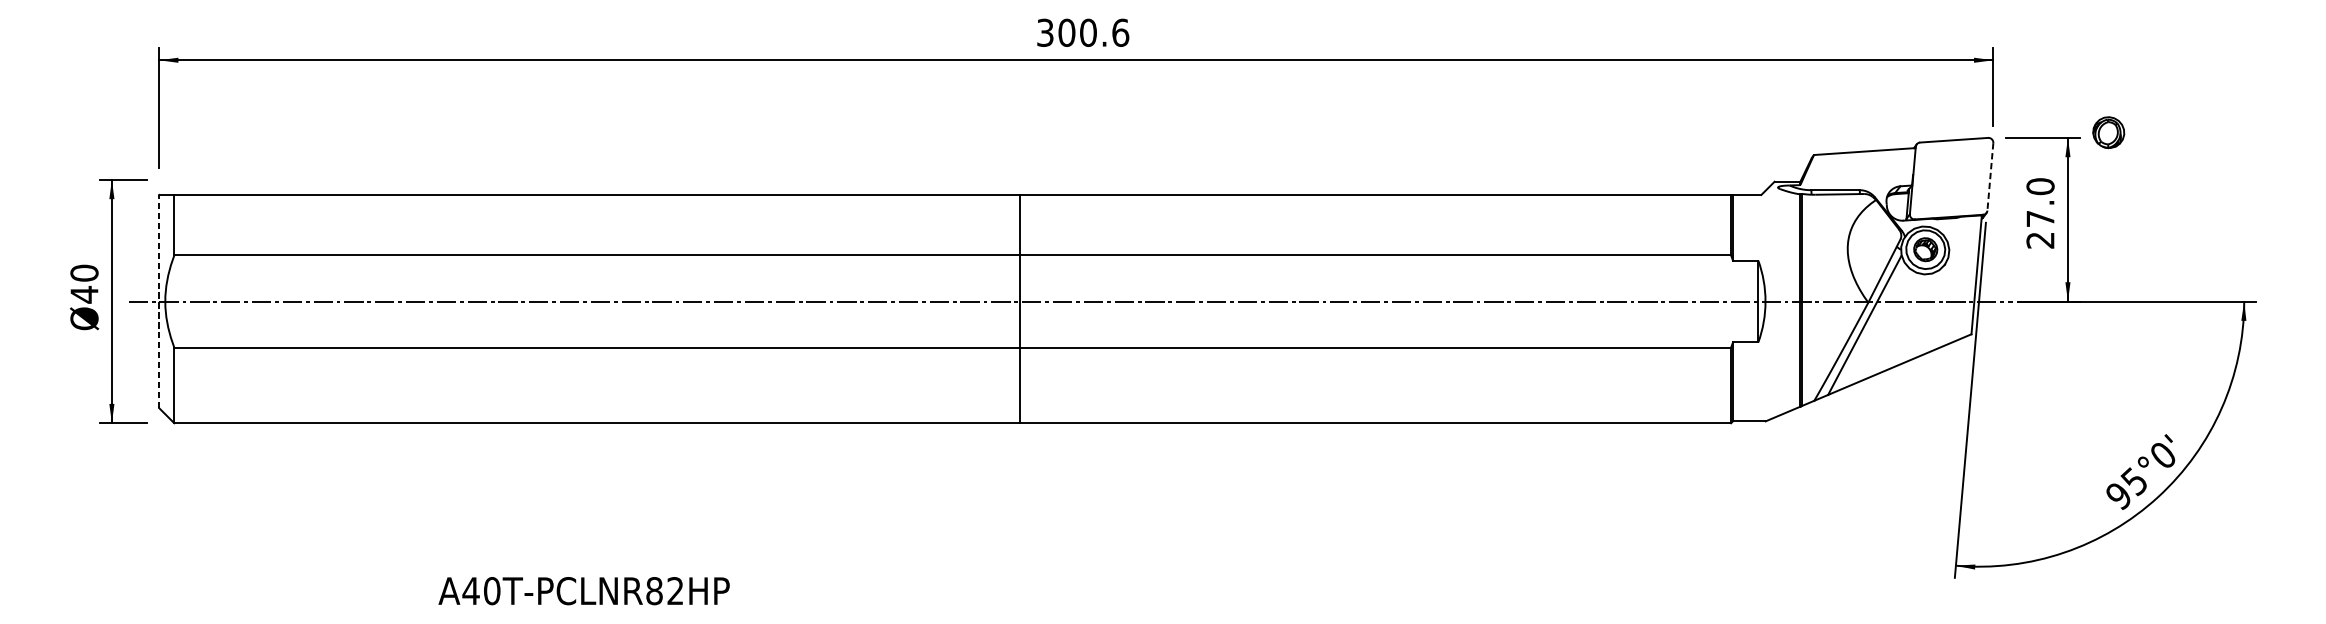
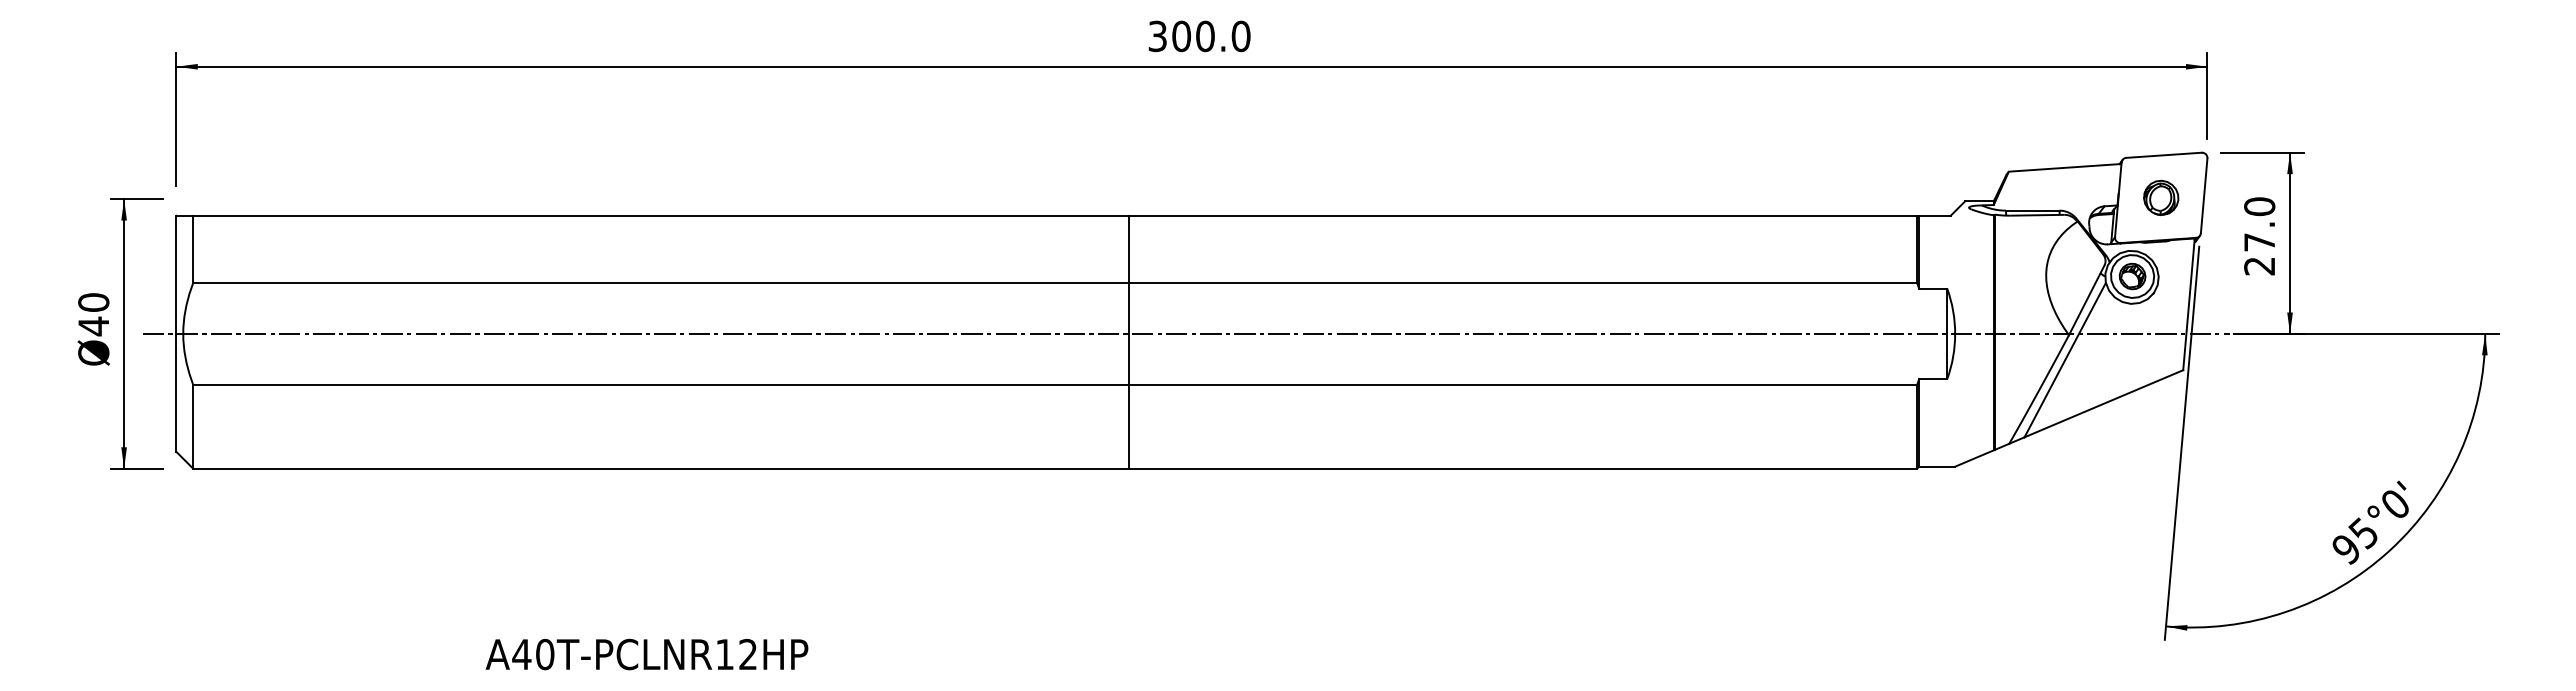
text: (1120, 32) -> (1240, 35), 300.6 -> 300.0
part: (2108, 132) -> (2161, 197), moved
line: (1990, 177) -> (2204, 196), dashed -> solid
line: (159, 301) -> (176, 333), dashed -> solid
text: (654, 591) -> (724, 654), A40T-PCLNR82HP -> A40T-PCLNR12HP

